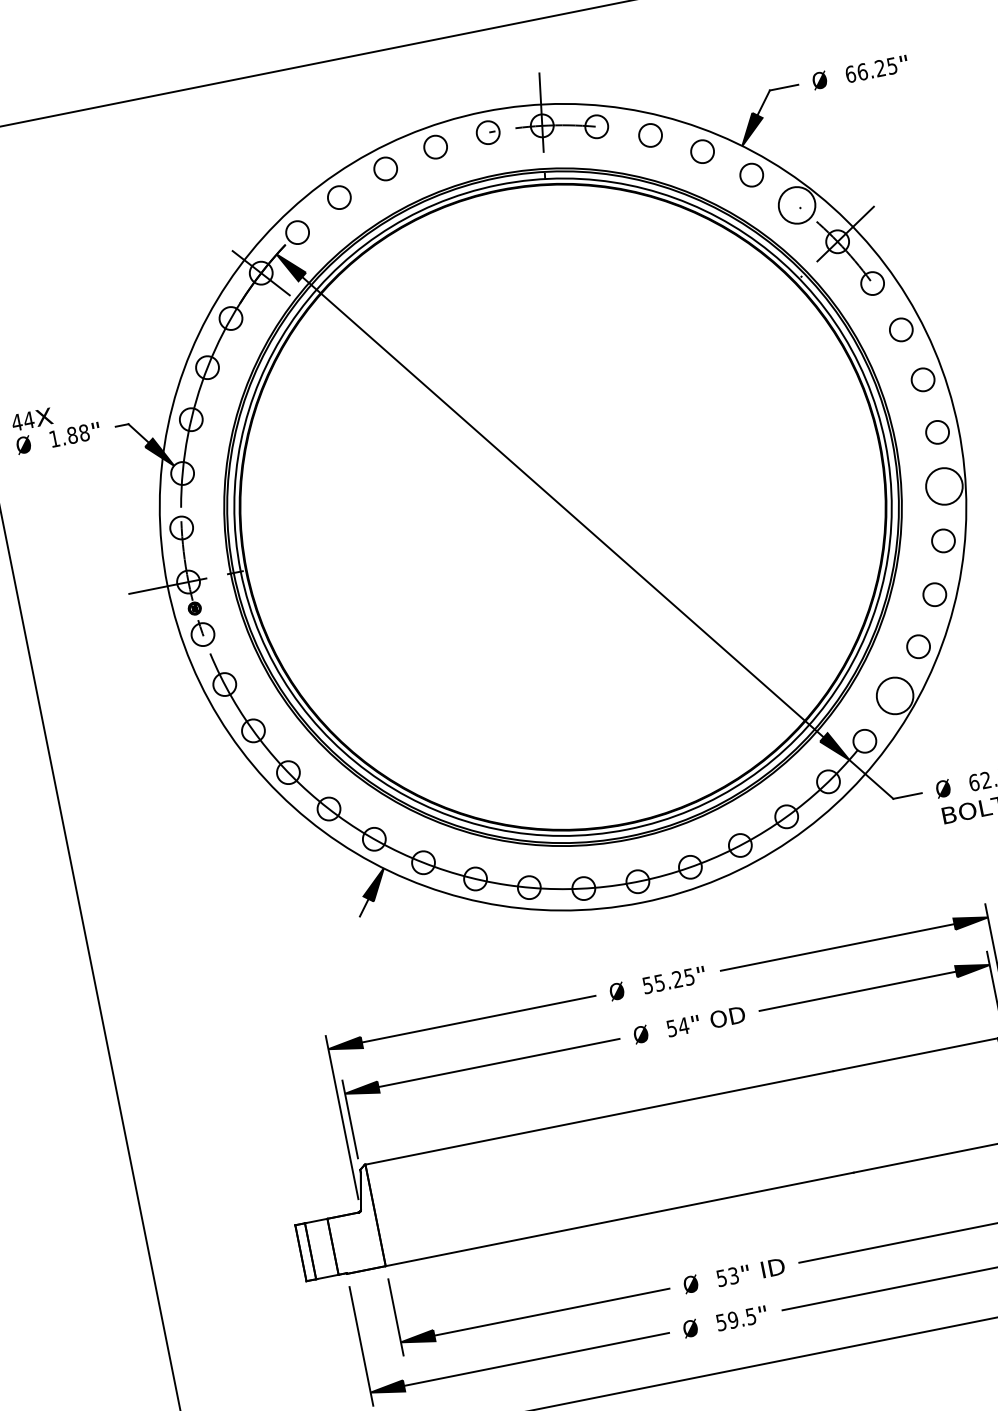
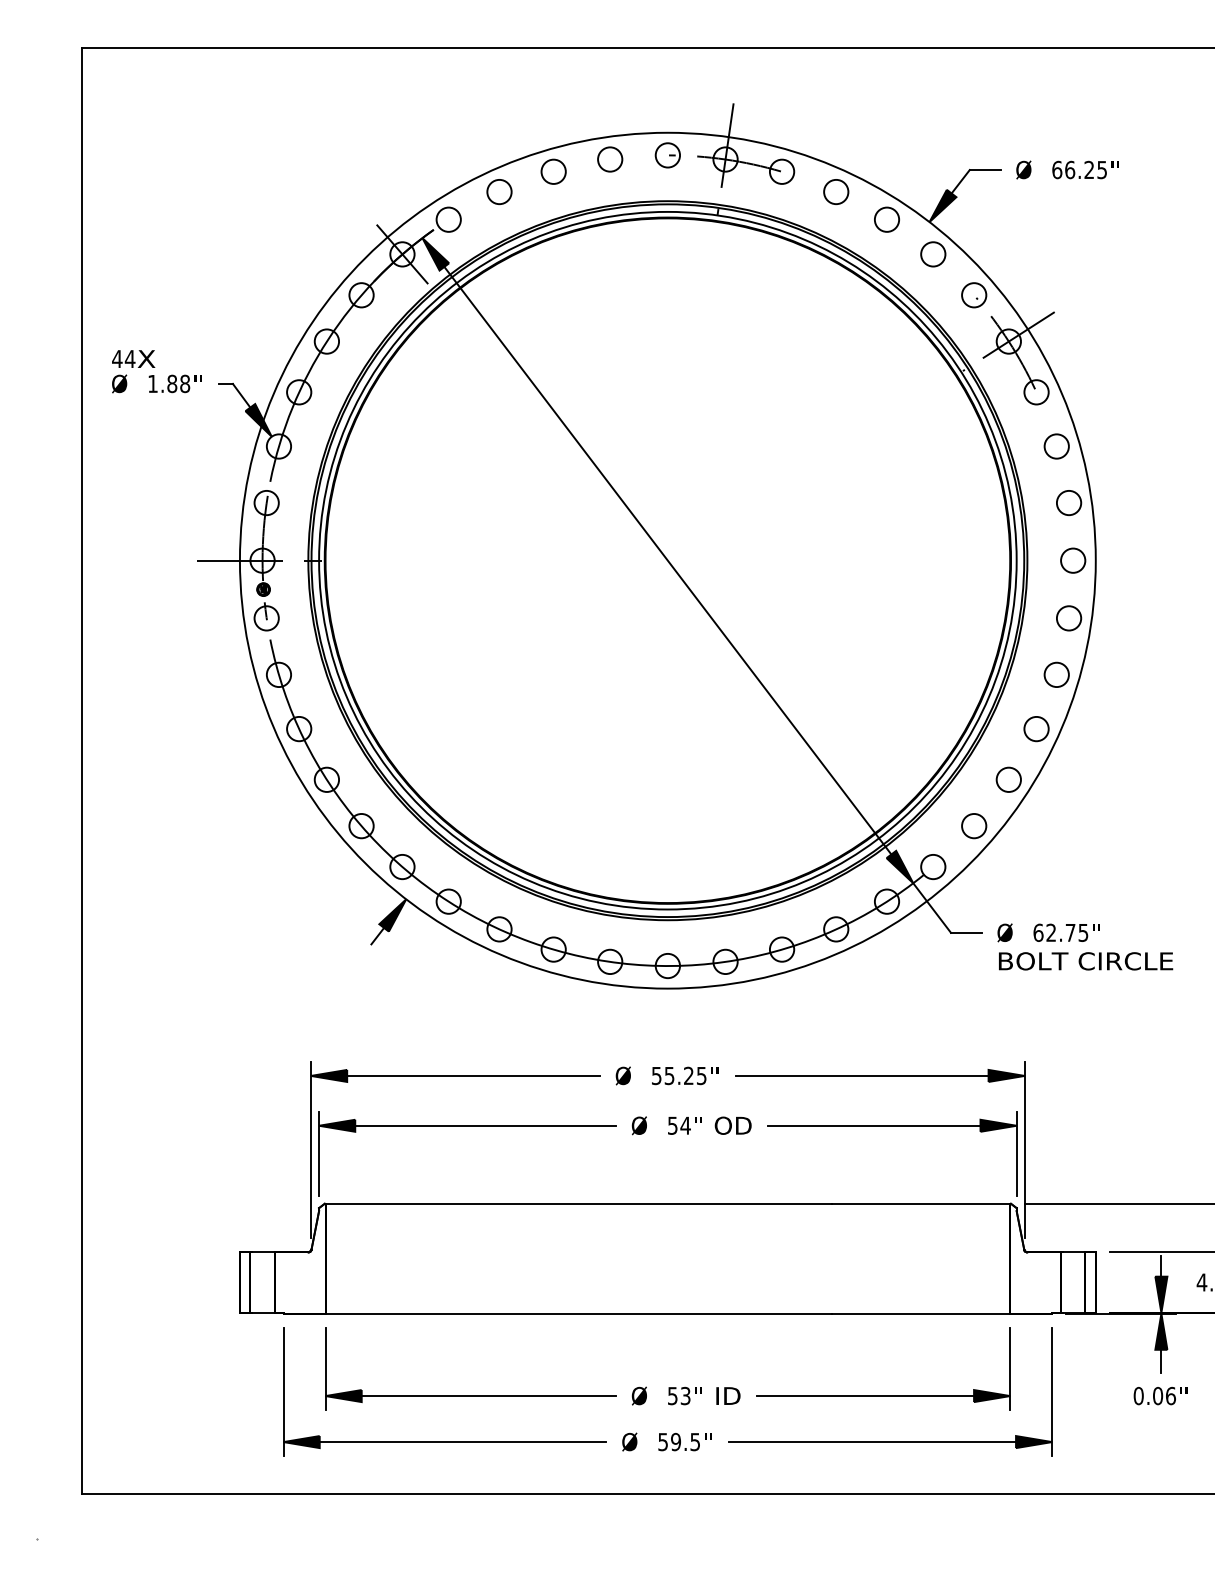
circle: (797, 205) -> (974, 295), size x0.62
circle: (943, 486) -> (1068, 618), size x0.62
circle: (895, 695) -> (974, 825), size x0.62

